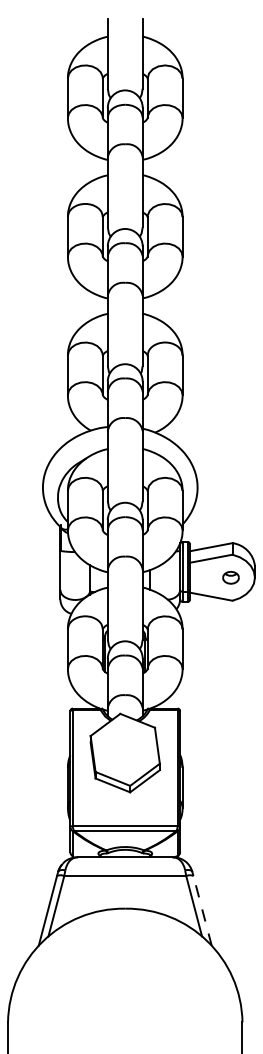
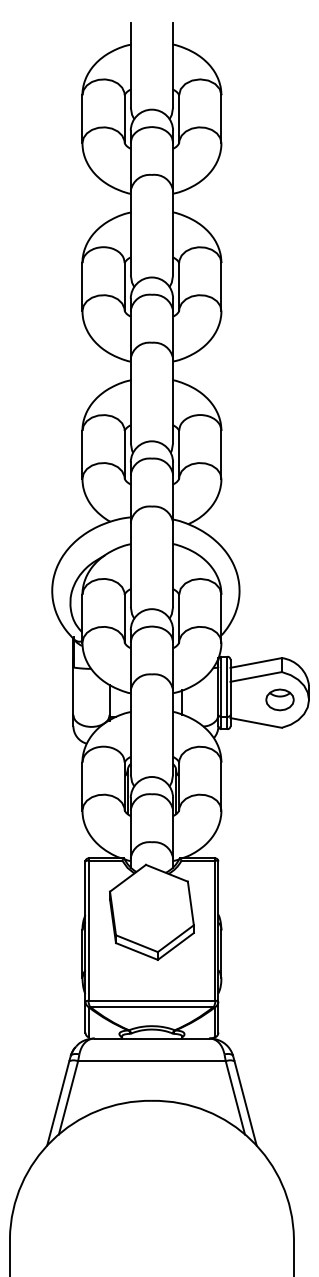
part: (230, 577) -> (279, 699), size x1.43
line: (202, 910) -> (245, 1103), dashed -> solid

